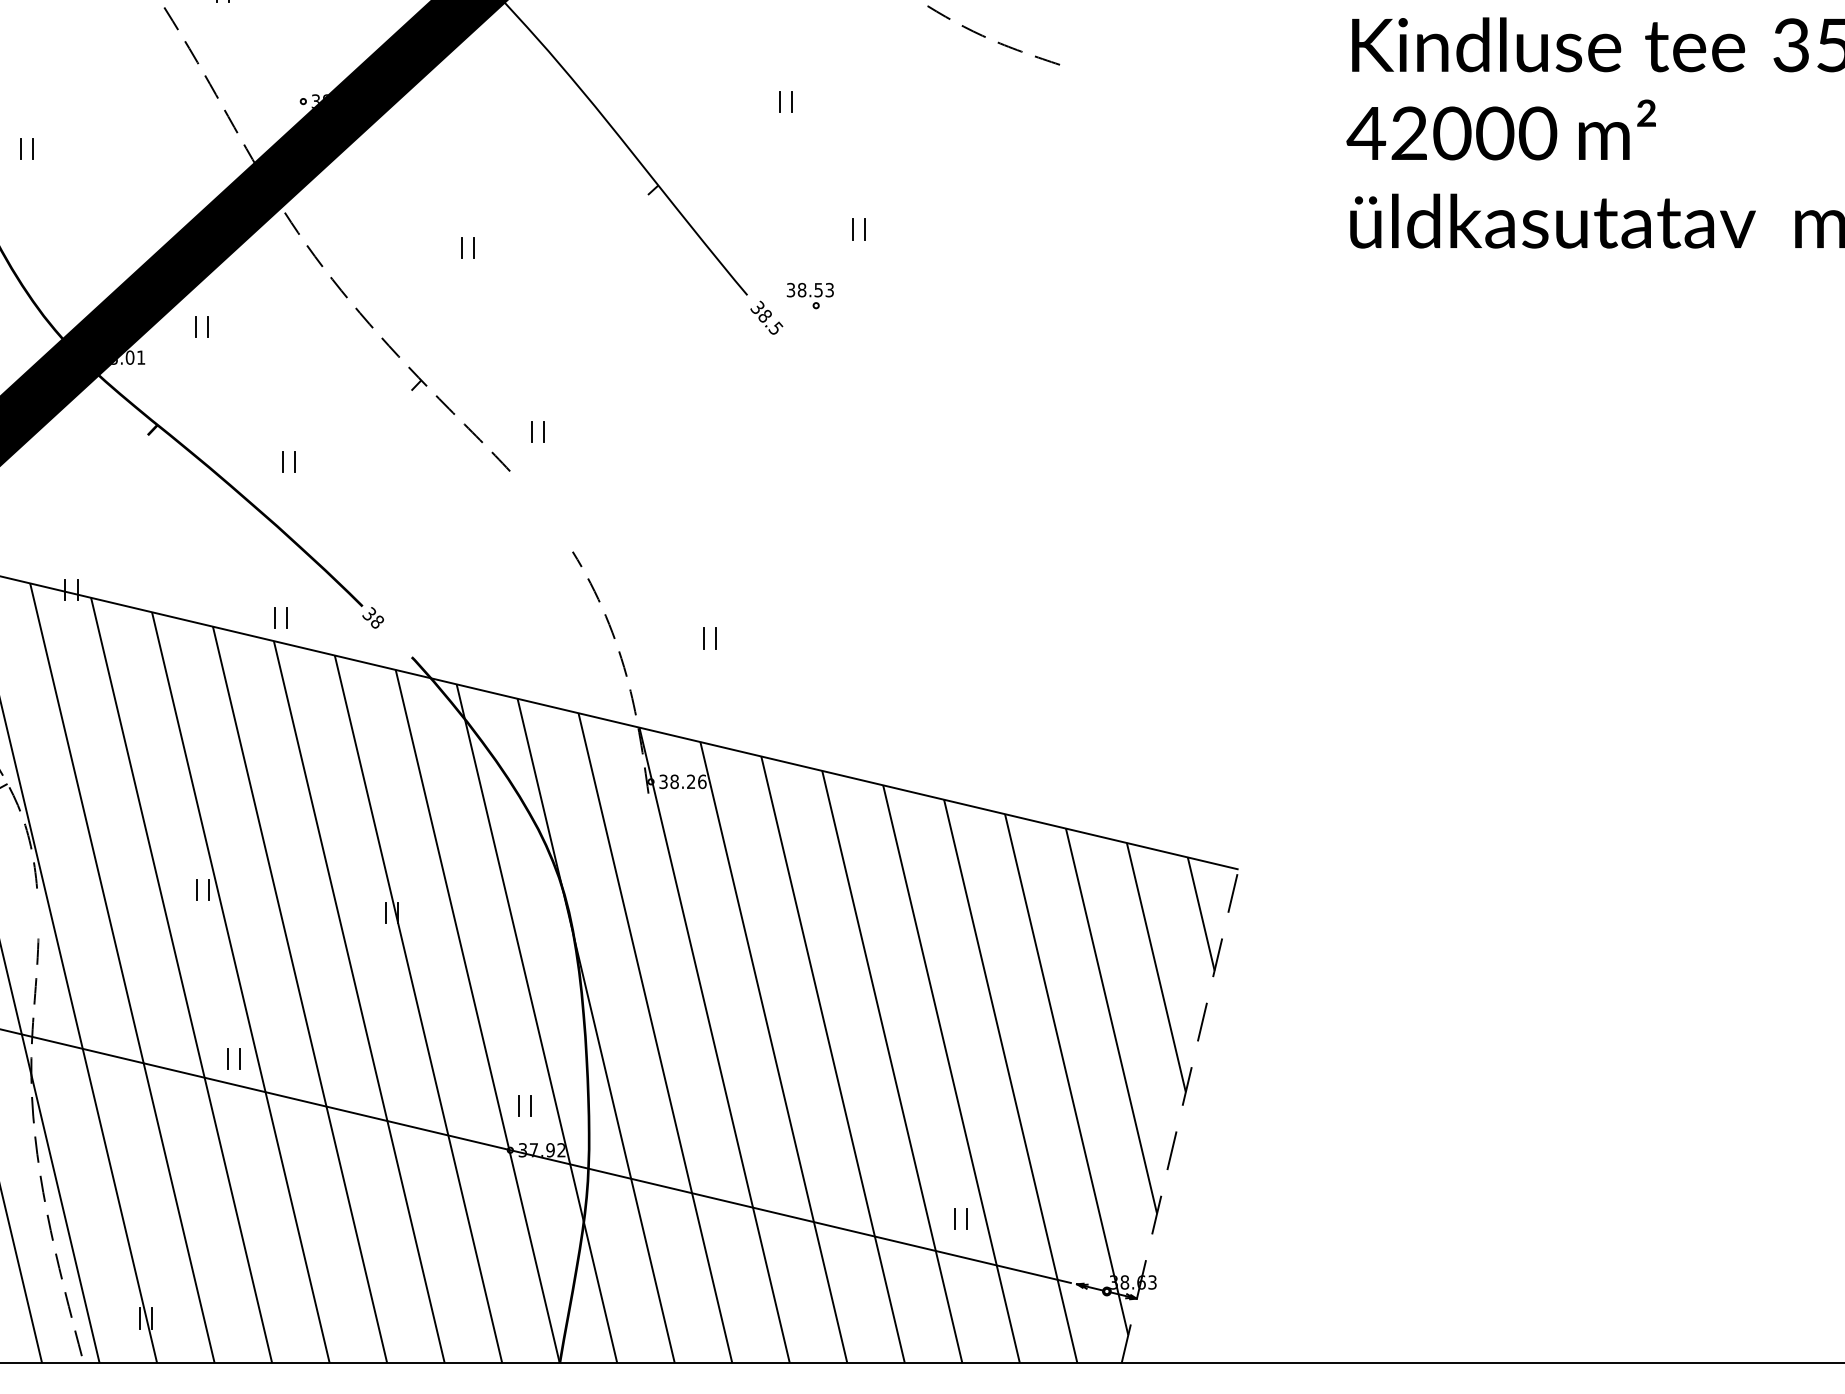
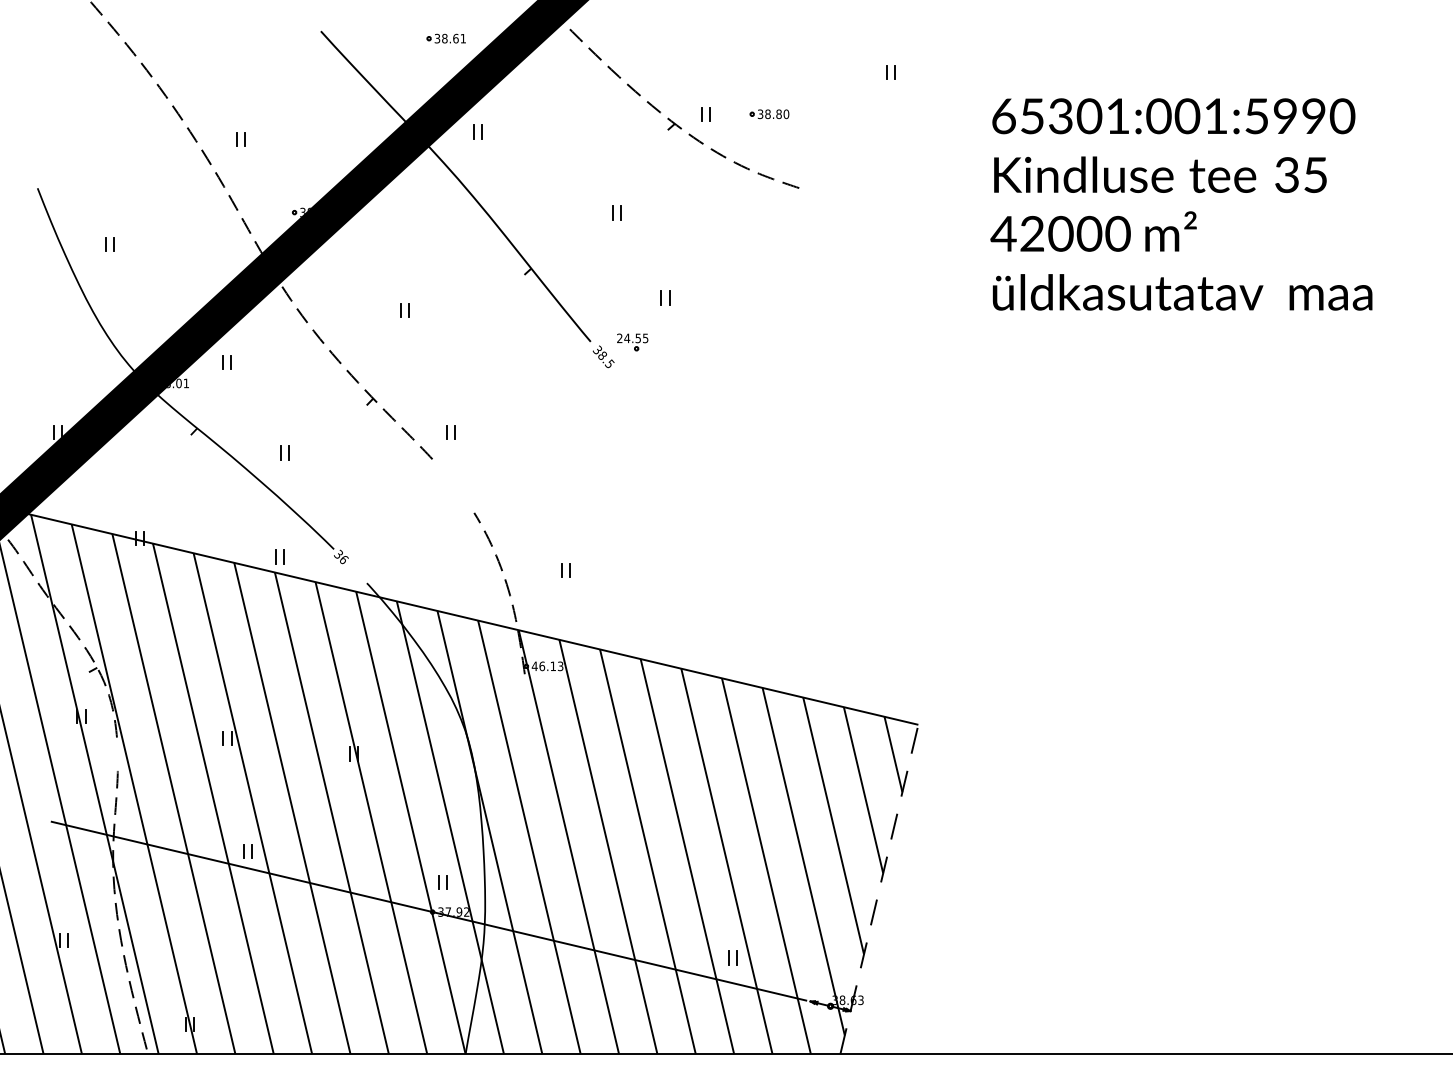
text: (809, 290) -> (632, 338), 38.53 -> 24.55
text: (376, 620) -> (343, 558), 38 -> 36
text: (682, 782) -> (547, 666), 38.26 -> 46.13

